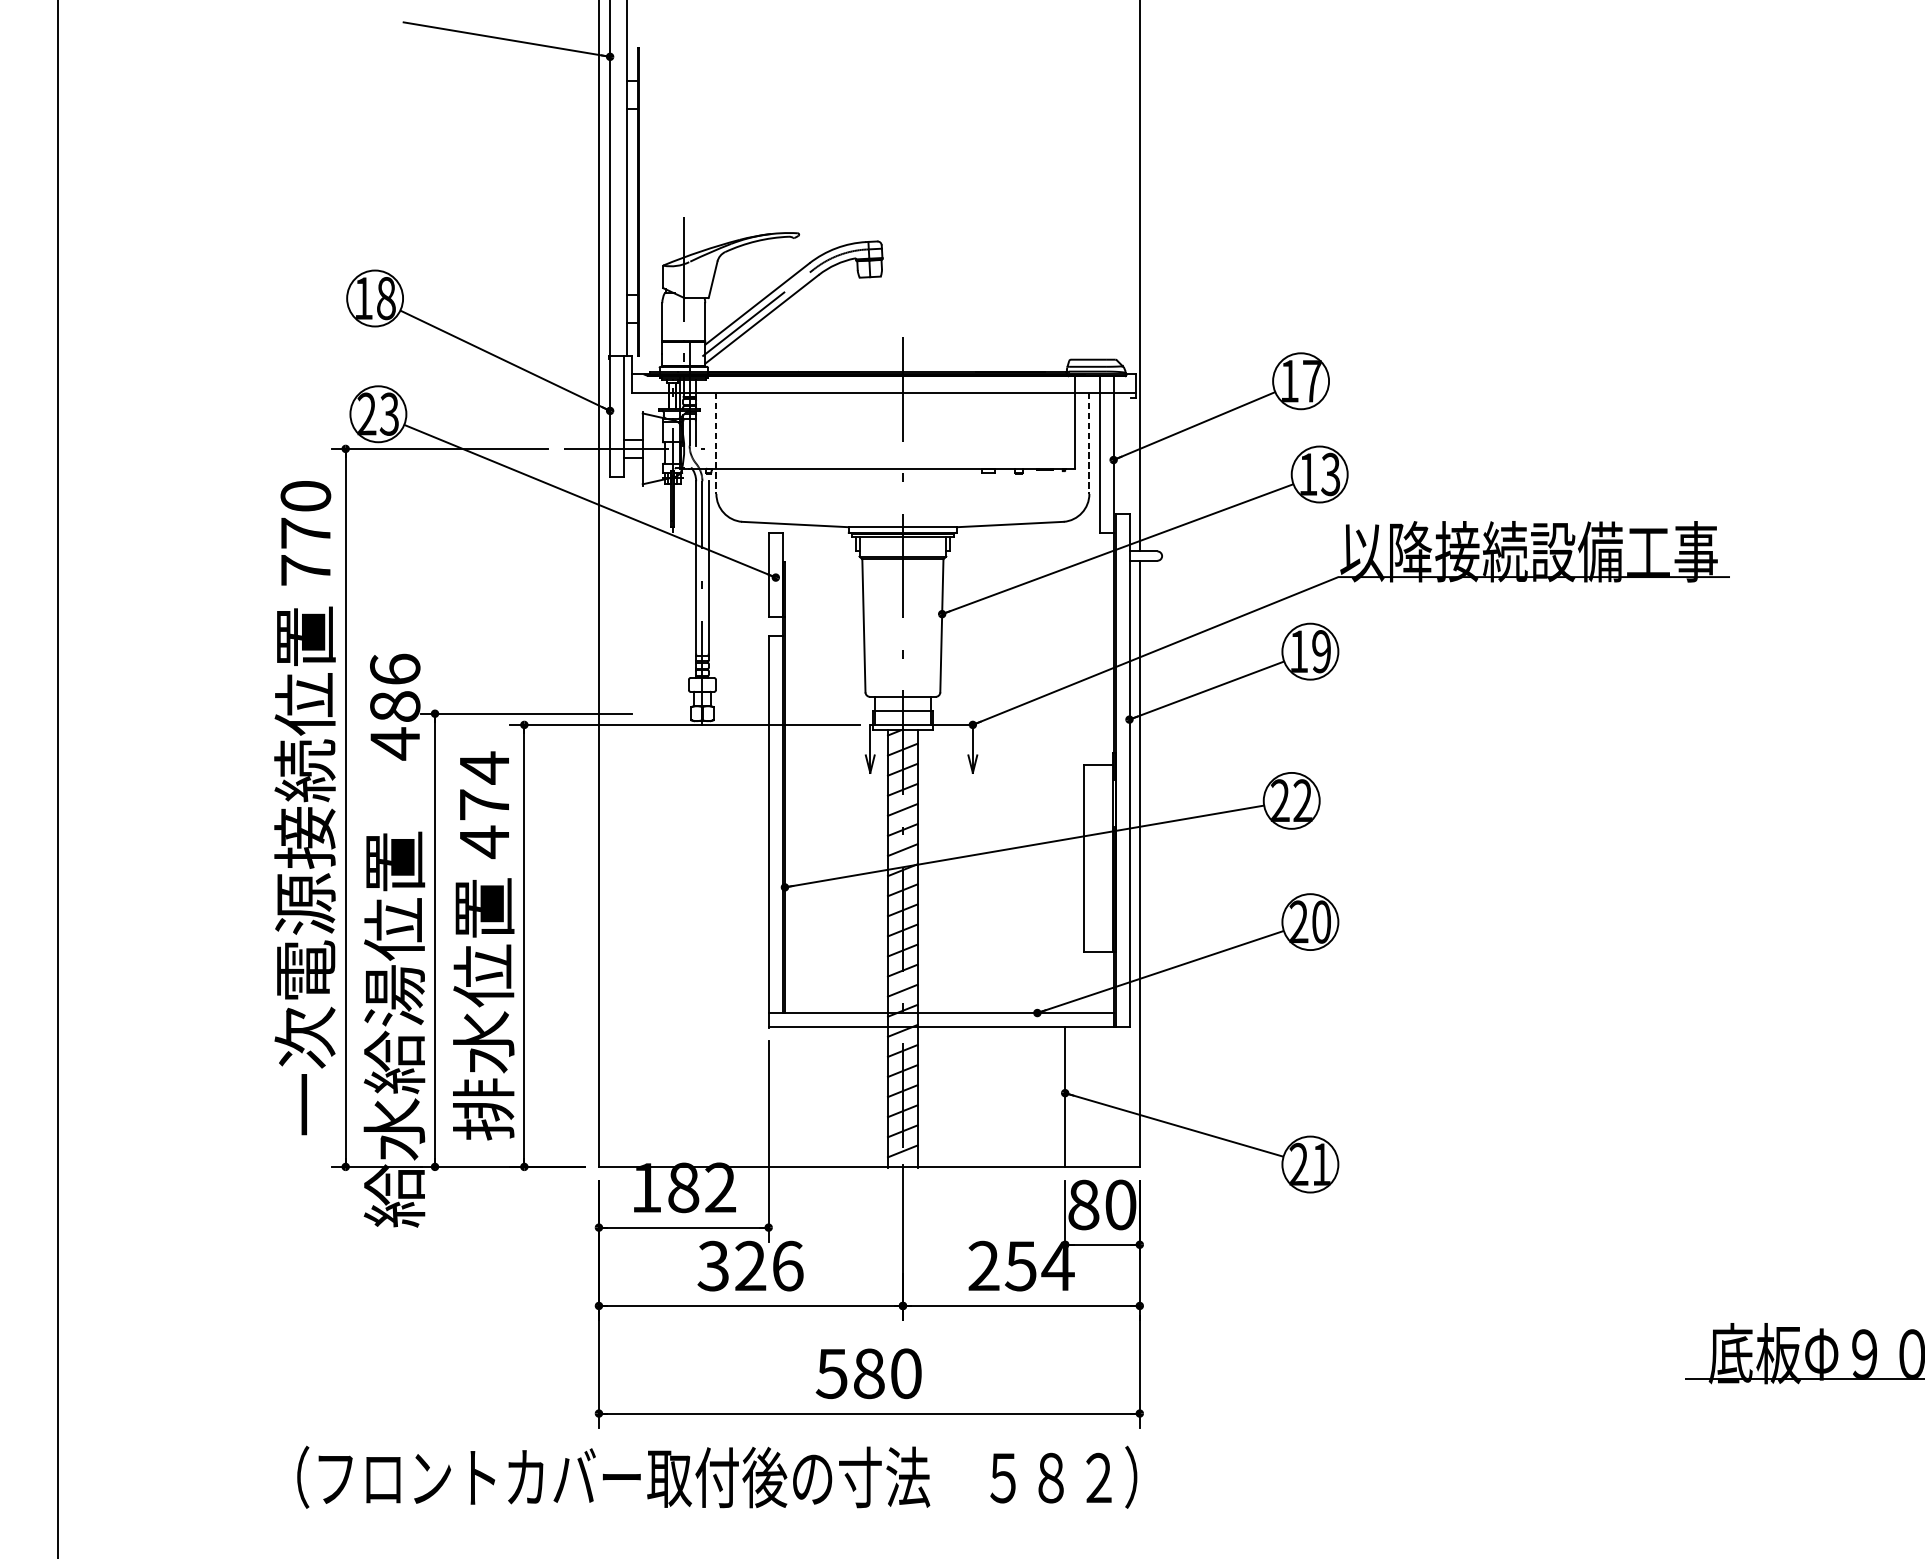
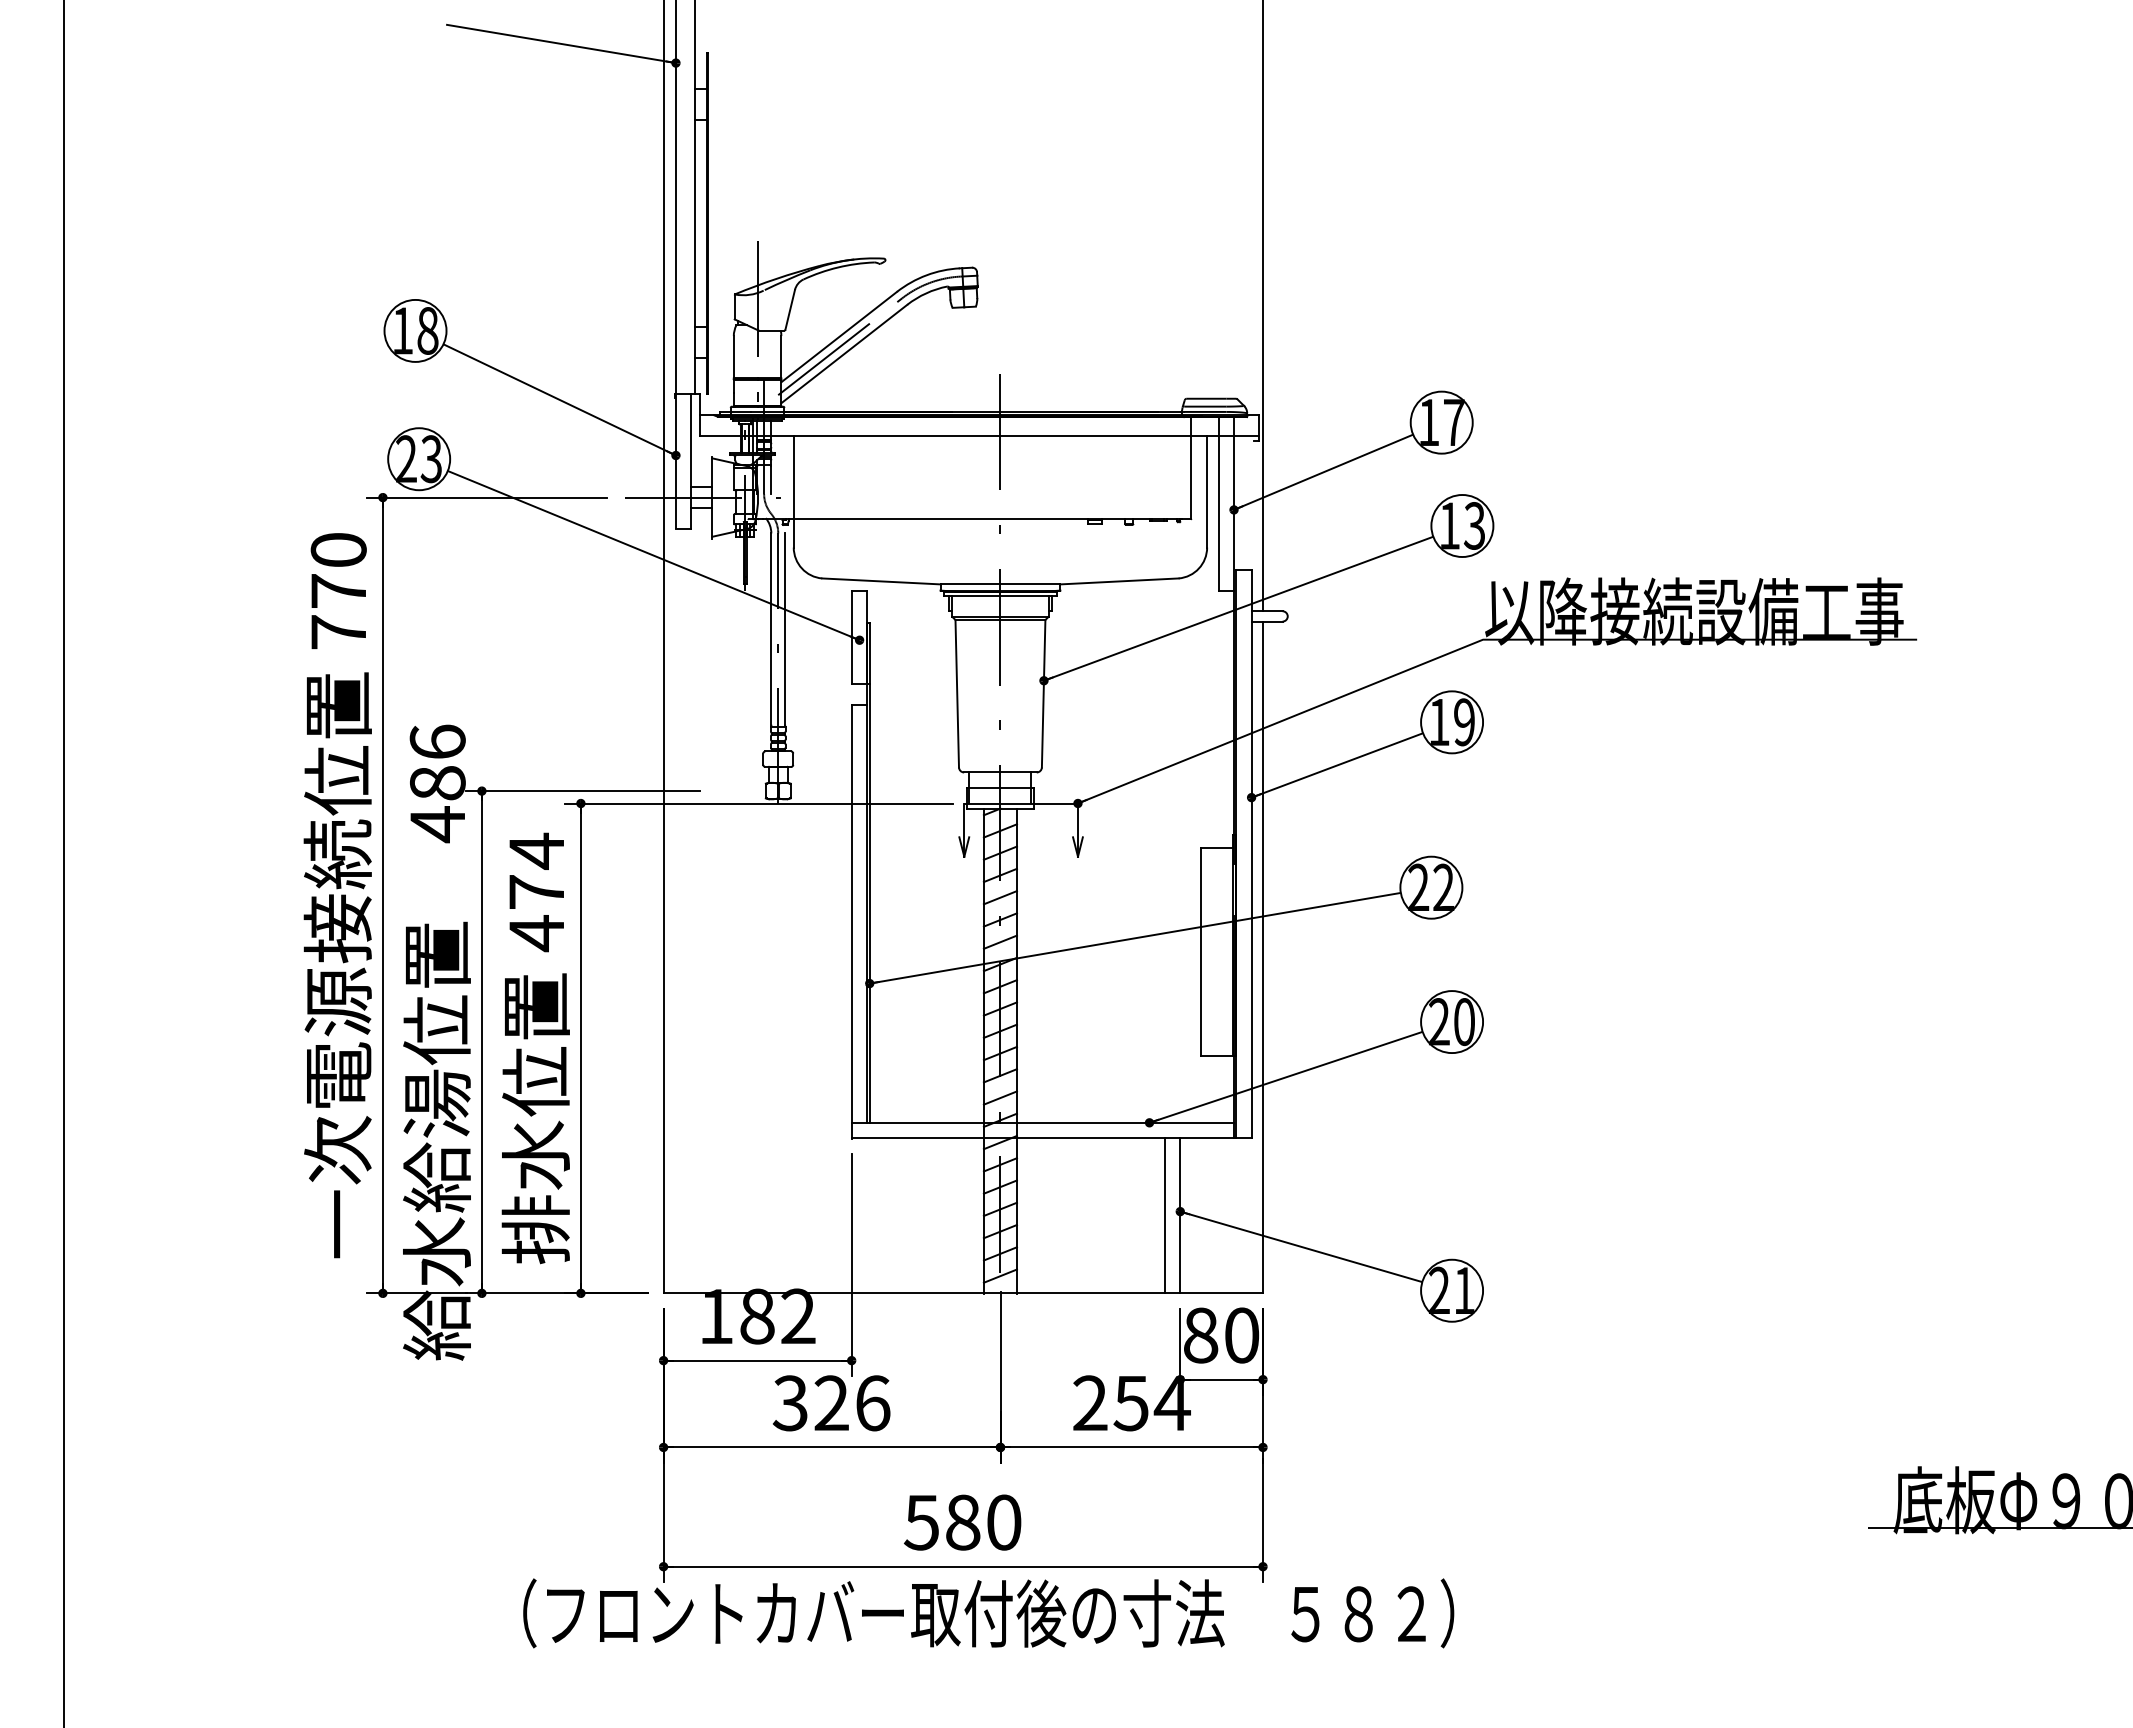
line: (716, 443) -> (793, 491), dashed -> solid
line: (1089, 443) -> (1207, 491), dashed -> solid
line: (1050, 1096) -> (1164, 1215), added
text: (717, 1477) -> (988, 1613), moved

